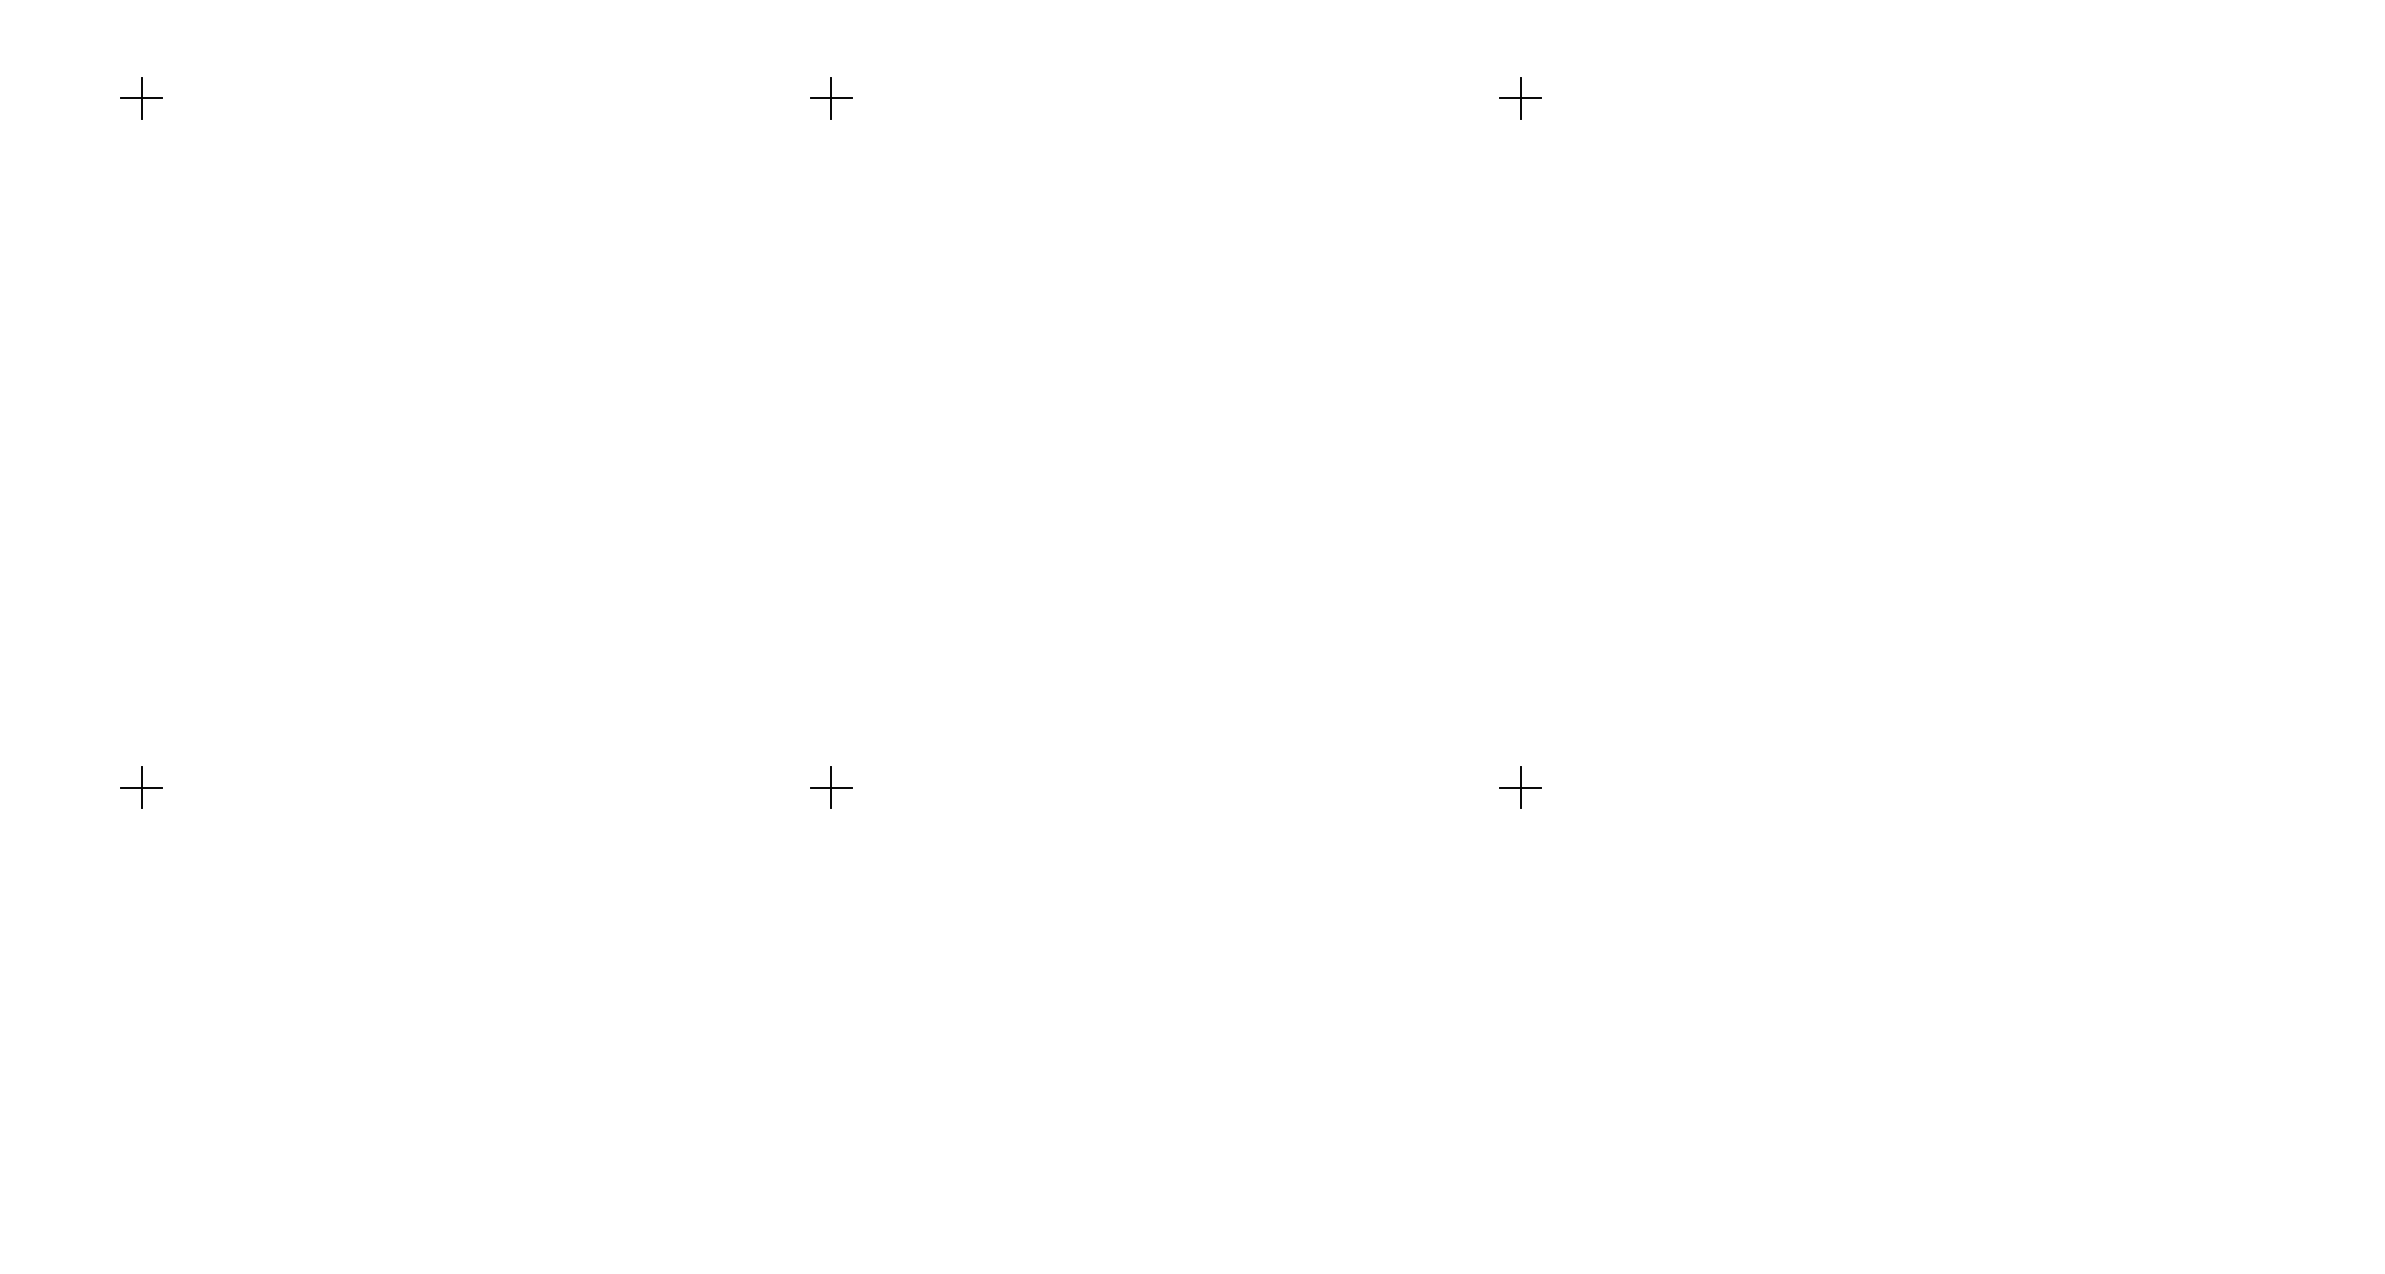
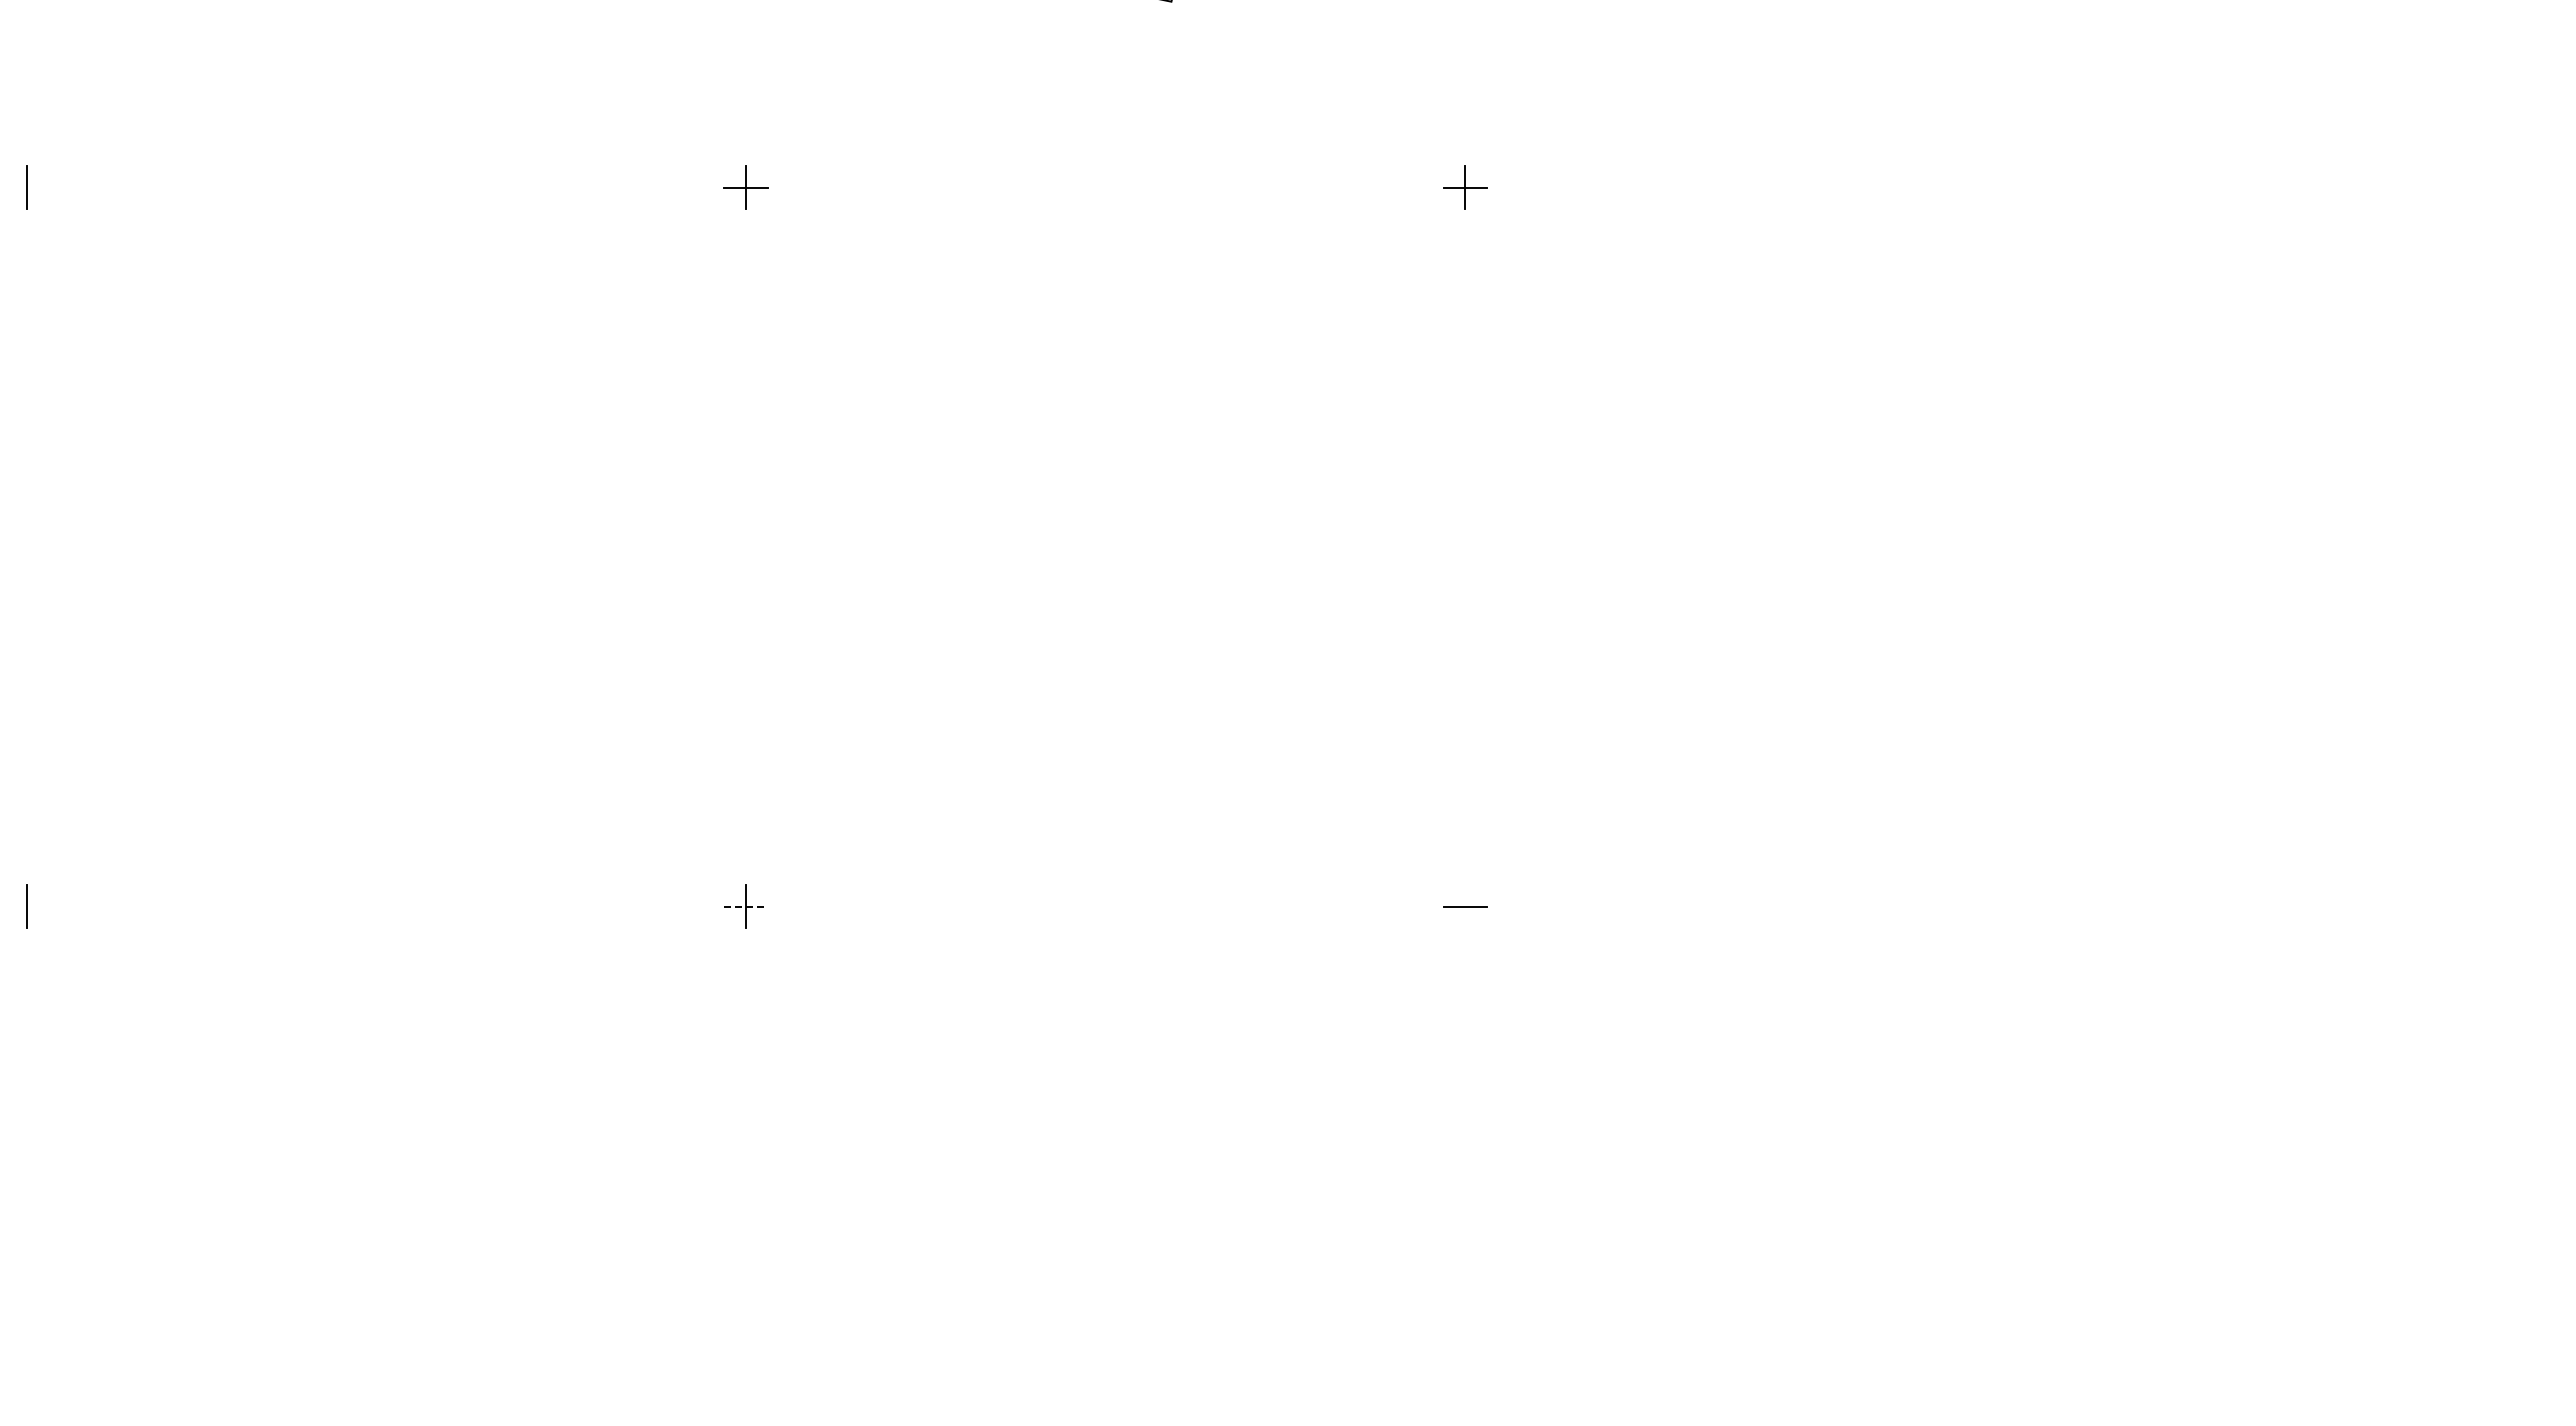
line: (141, 98) -> (26, 187), removed
line: (141, 787) -> (26, 906), removed
line: (831, 787) -> (746, 906), solid -> dashed
line: (1520, 787) -> (1465, 906), removed

